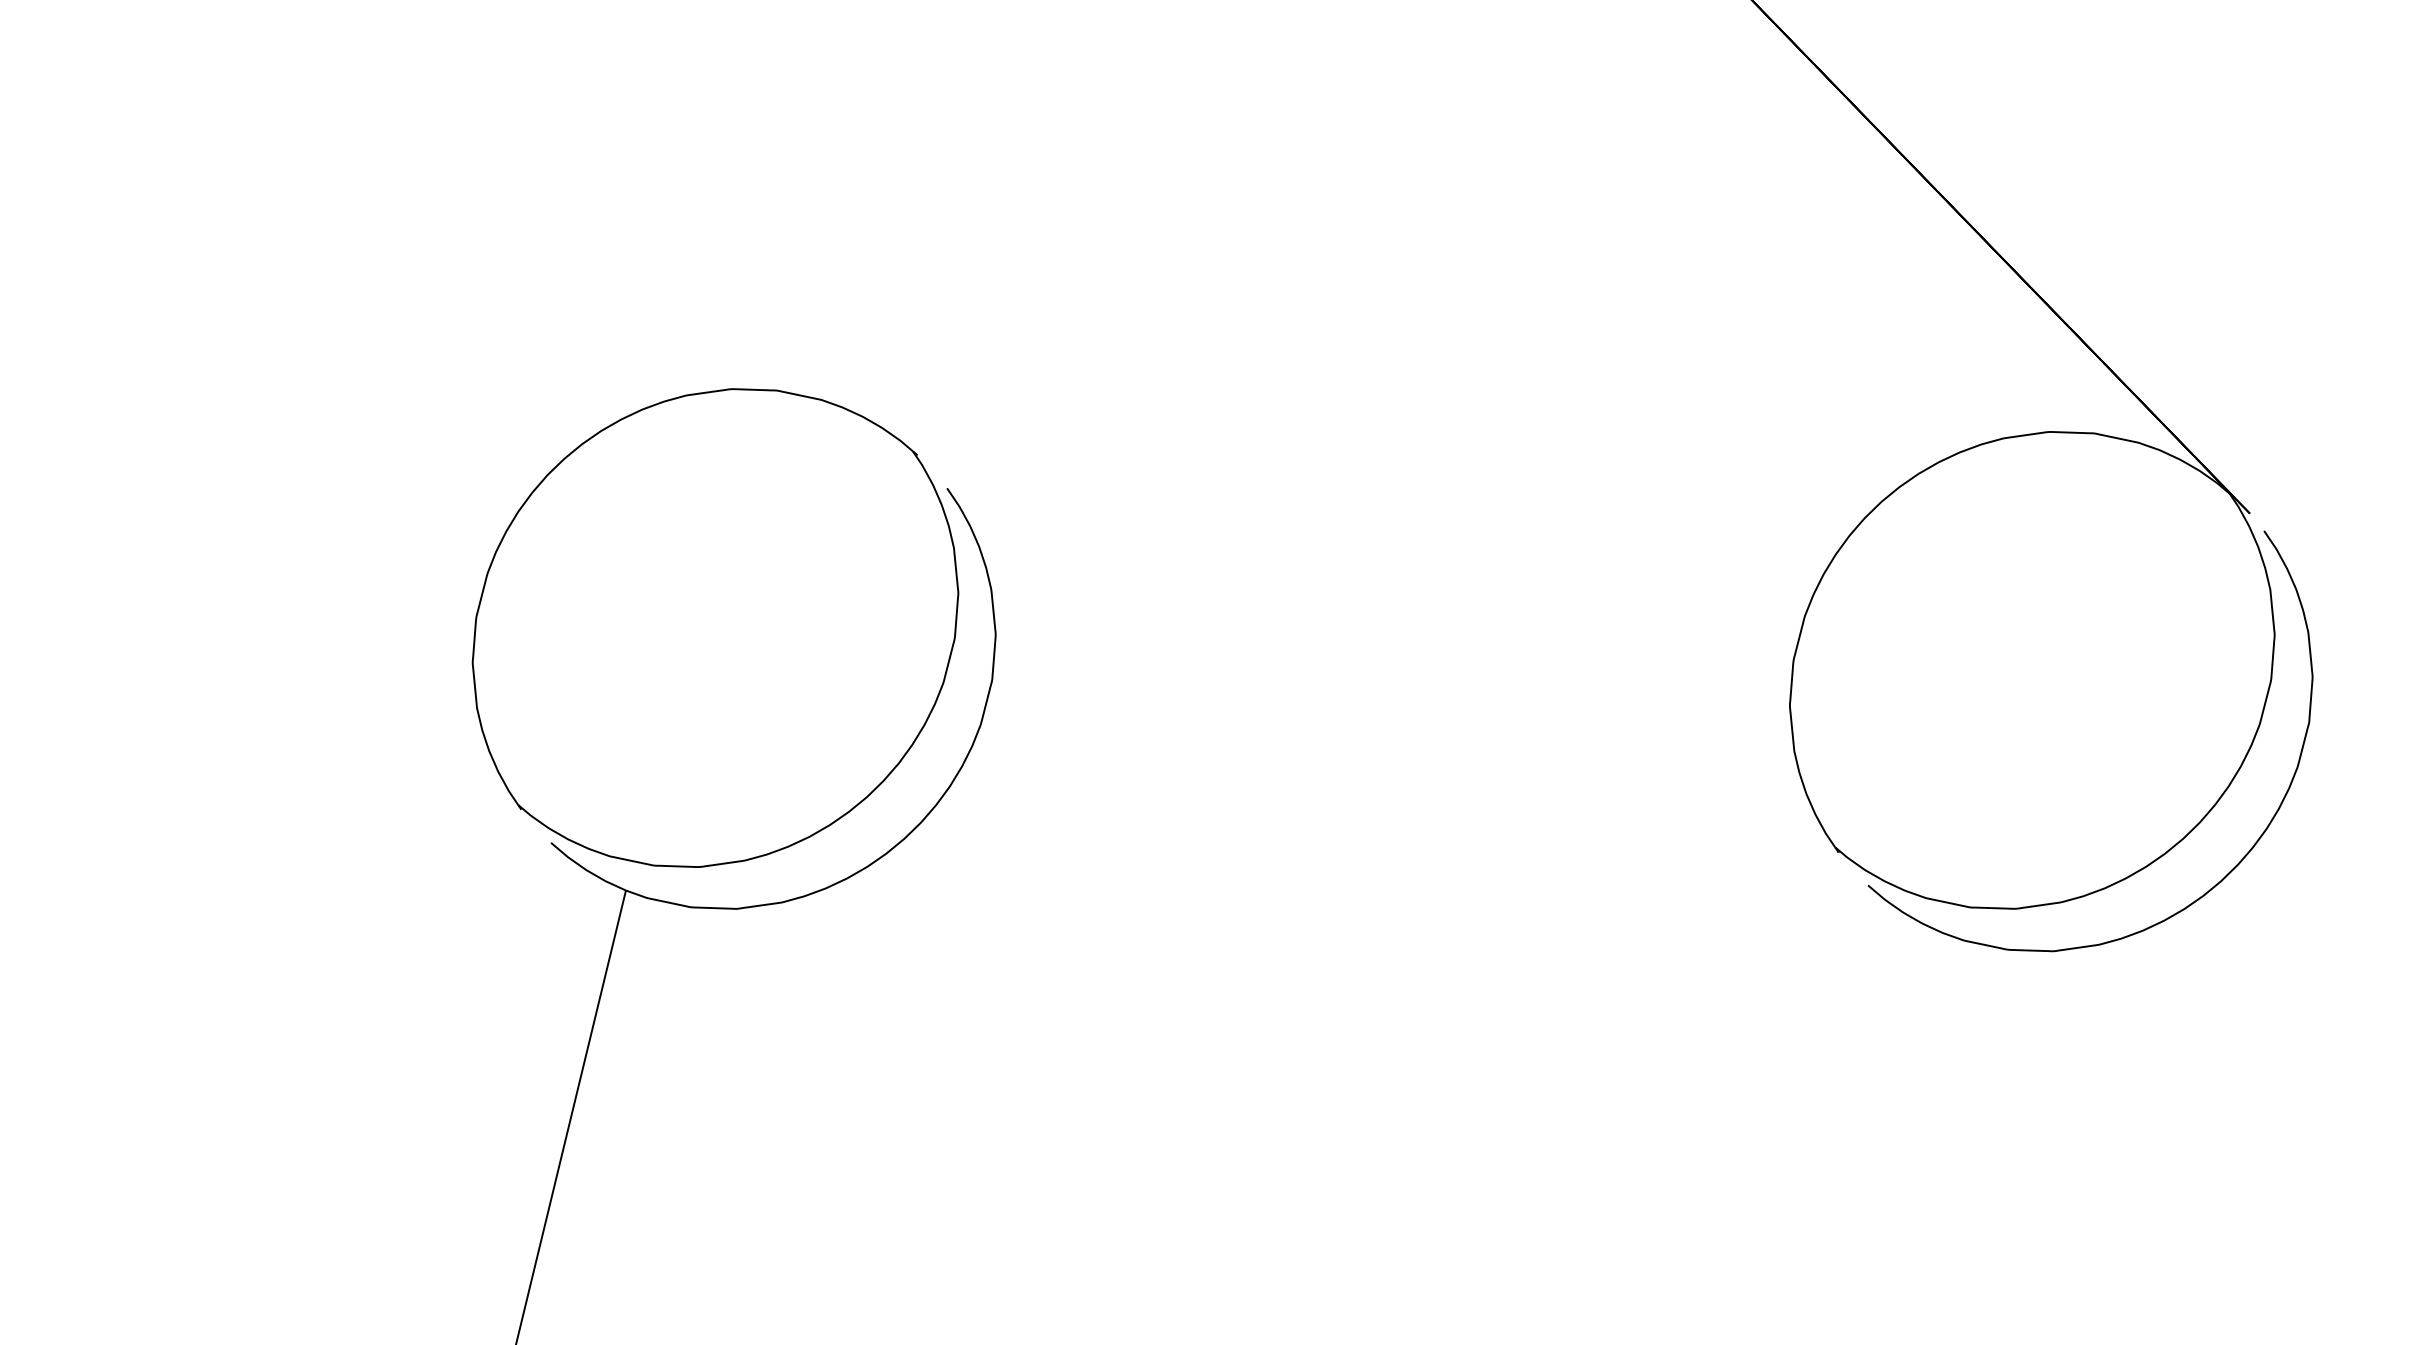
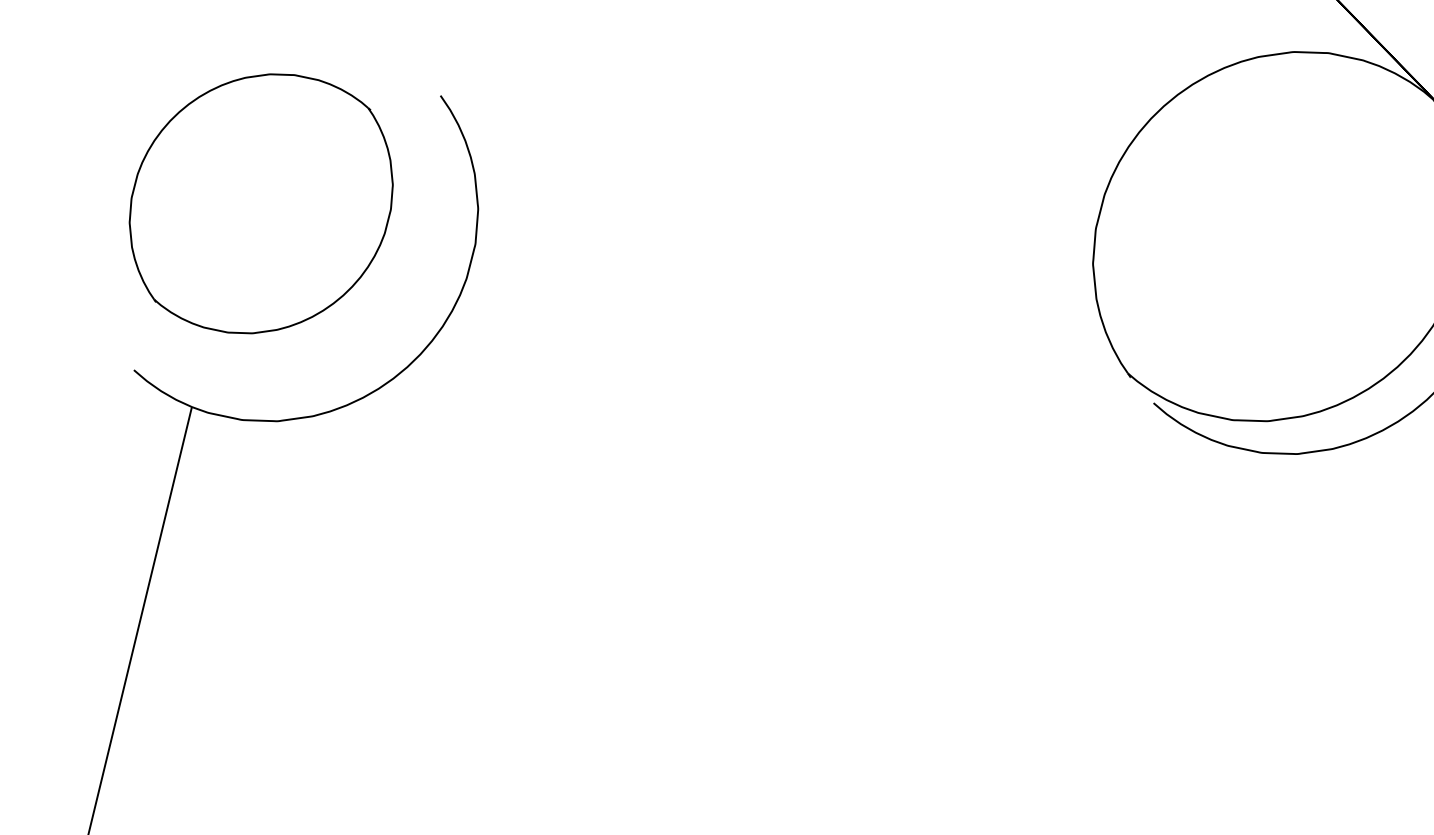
part: (715, 627) -> (261, 203), size x0.7

